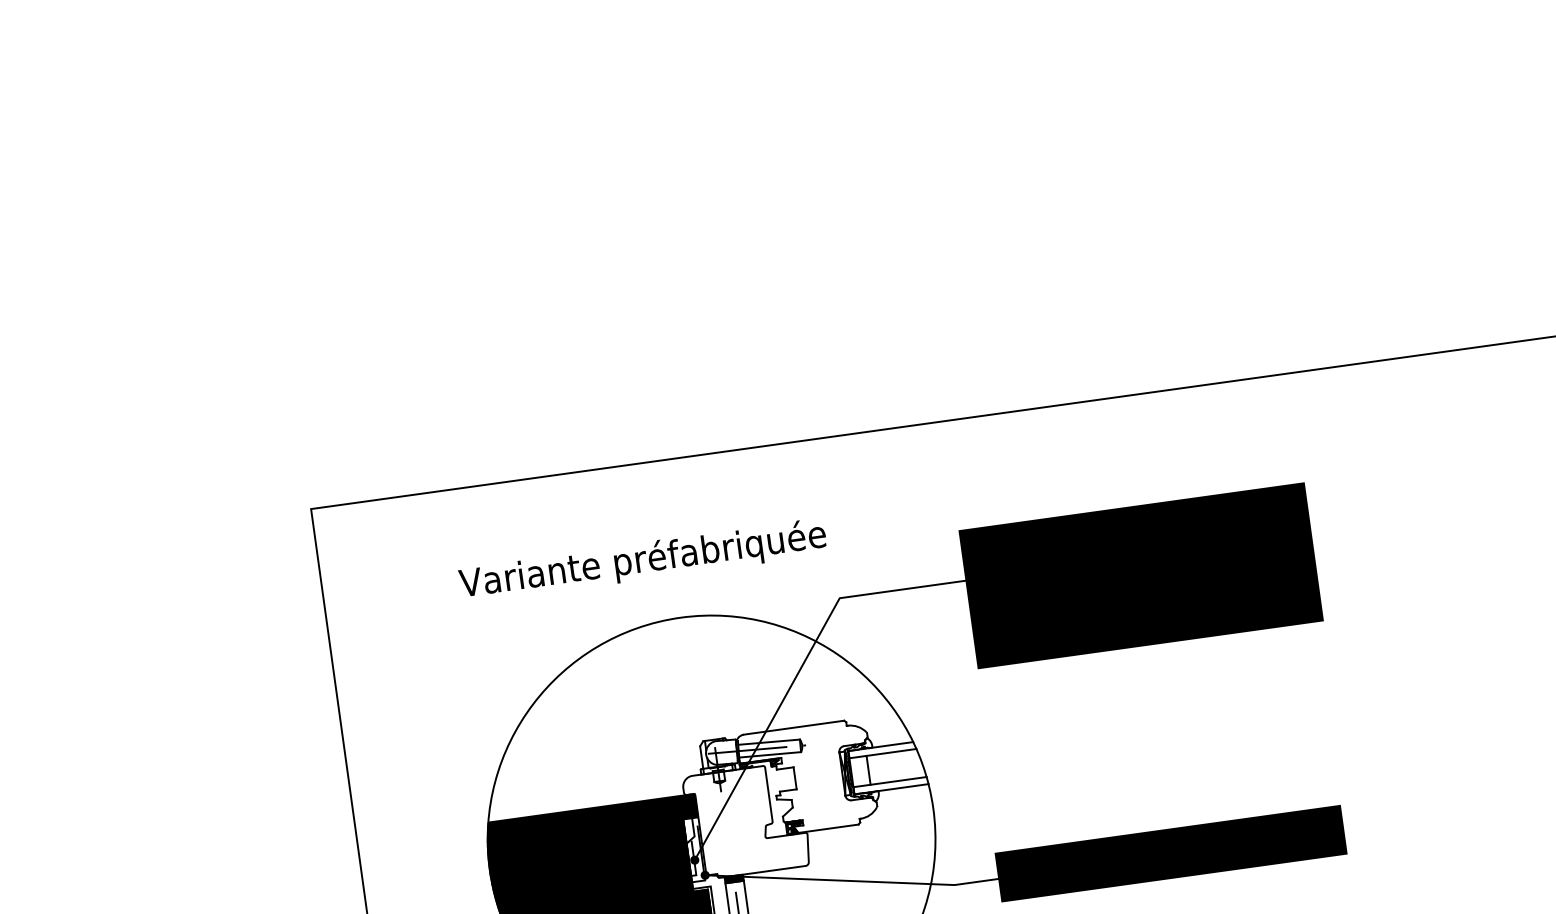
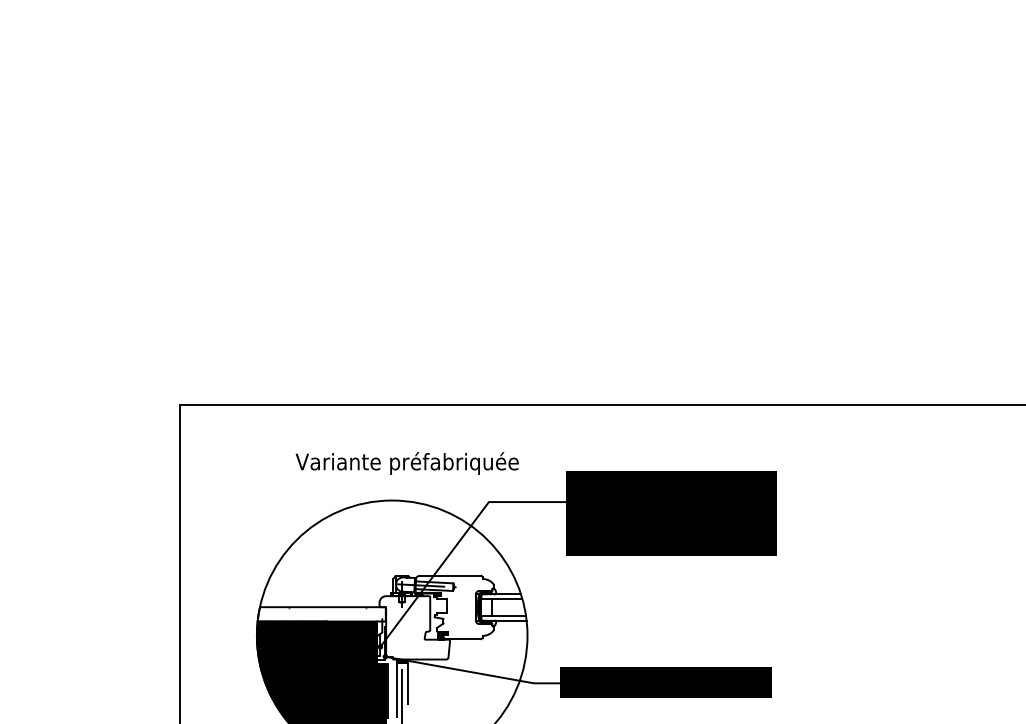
text: (641, 561) -> (406, 463), moved
fill: (590, 820) -> (321, 614), removed

